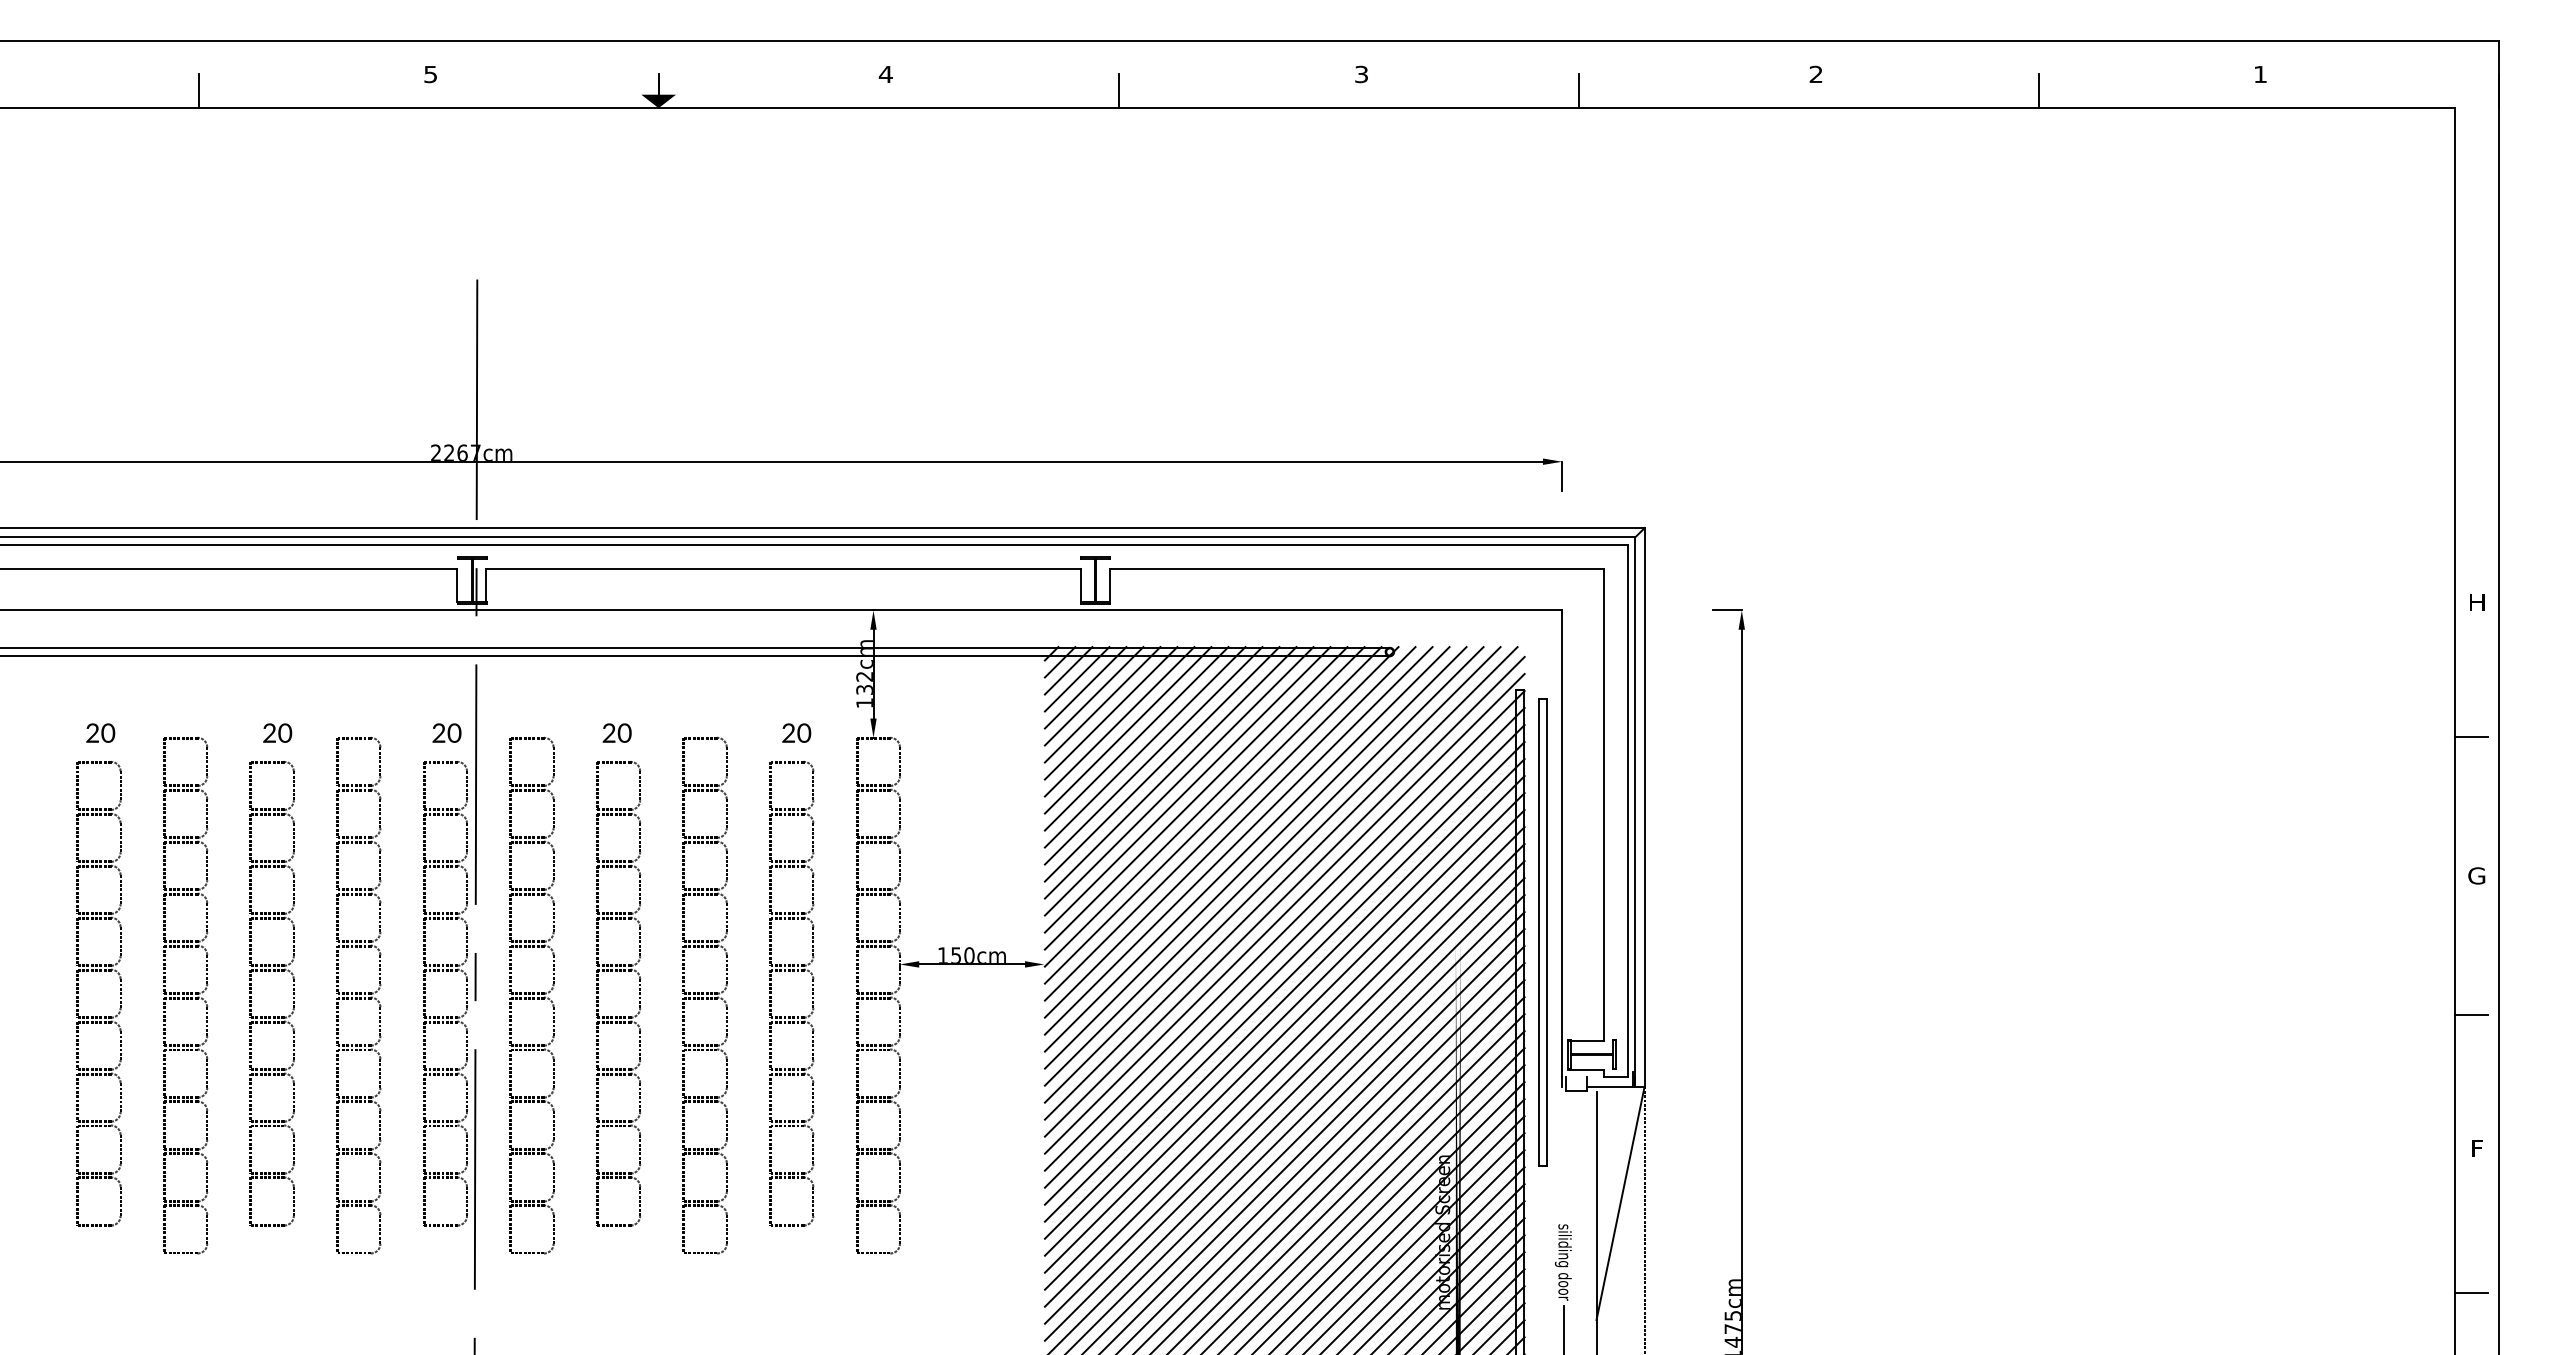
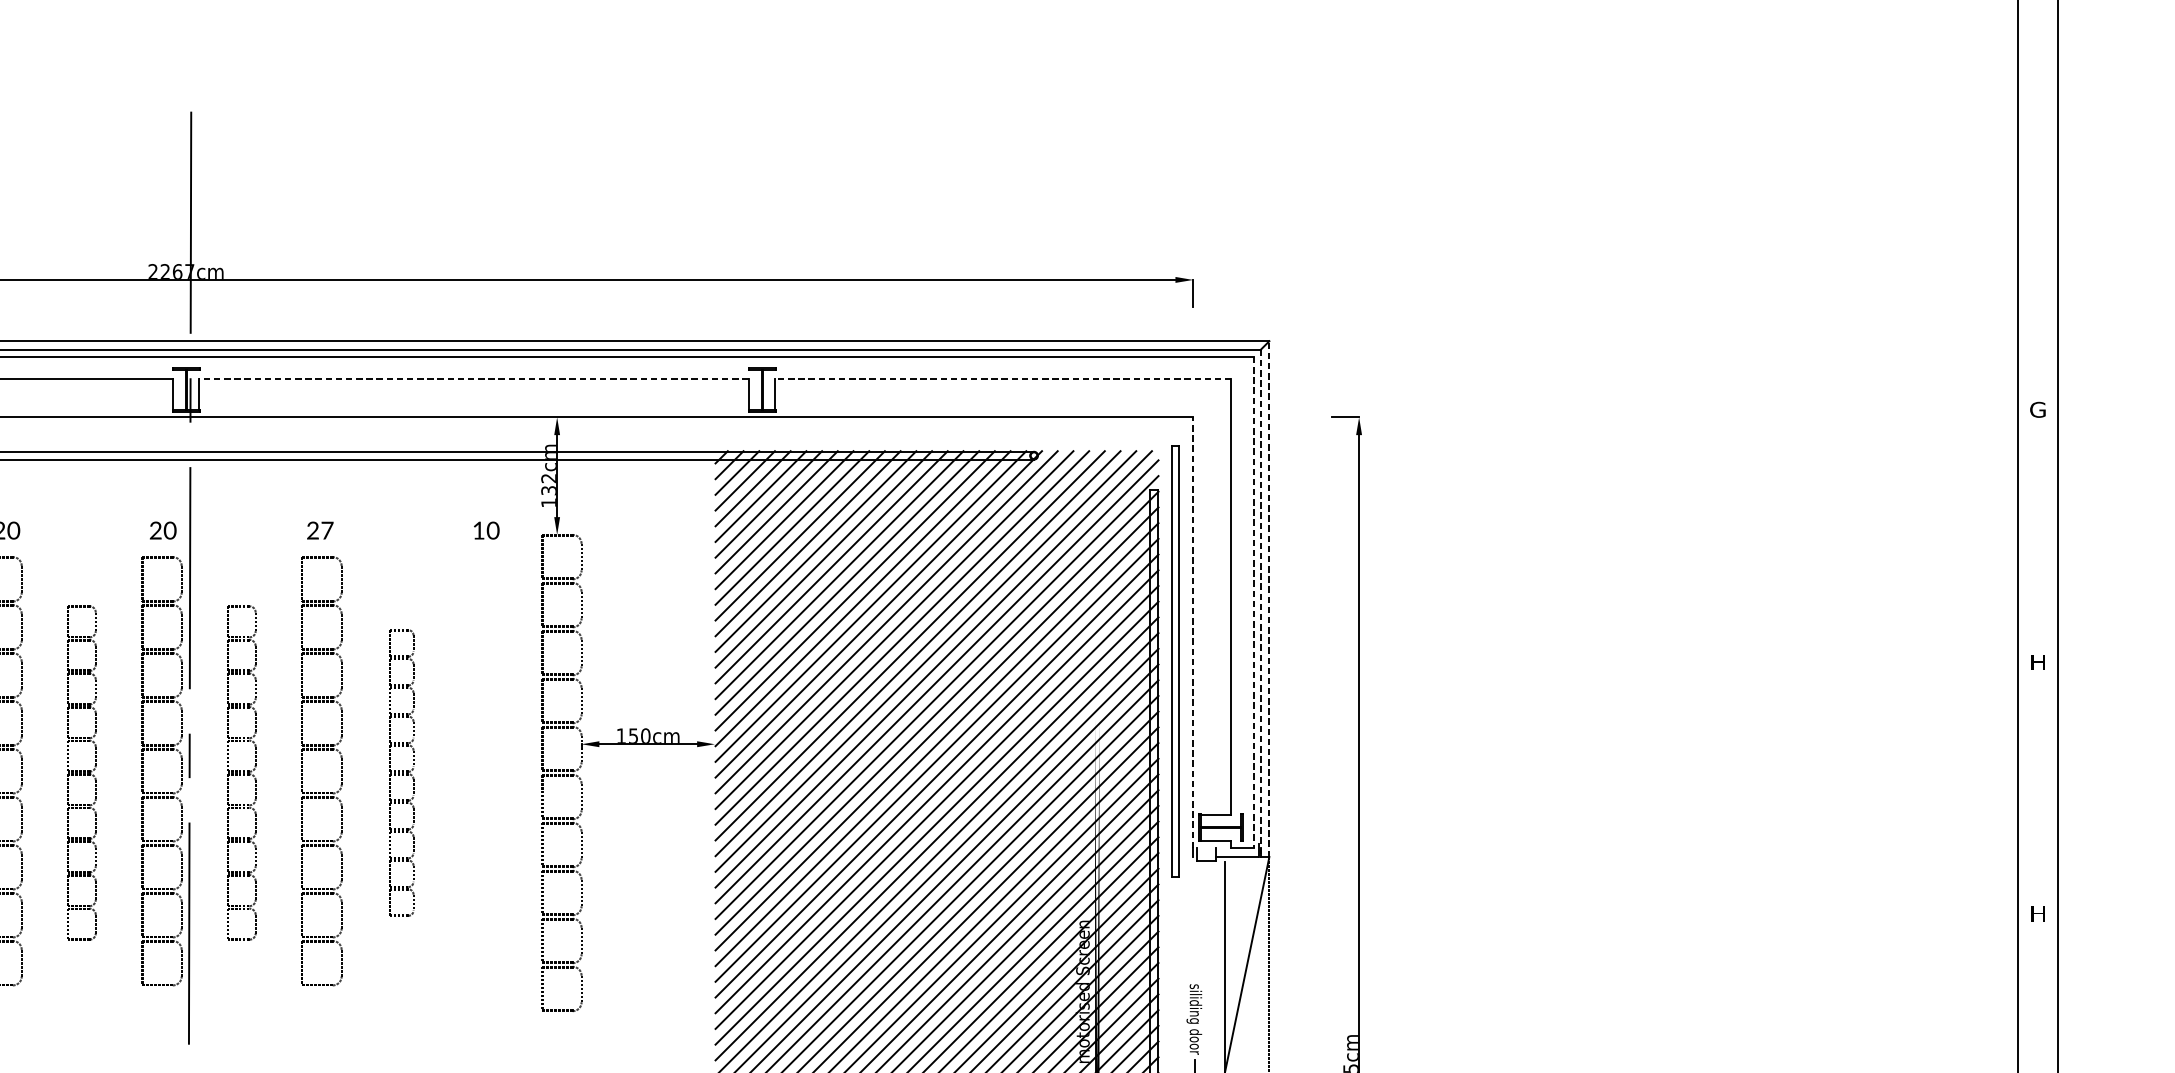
line: (783, 569) -> (474, 379), solid -> dashed
line: (1356, 569) -> (1003, 379), solid -> dashed
text: (2476, 602) -> (2037, 409), H -> G
text: (624, 732) -> (327, 530), 20 -> 27
text: (788, 732) -> (478, 530), 20 -> 10
line: (2471, 737) -> (2033, 534), removed
line: (1644, 806) -> (1269, 598), solid -> dashed
line: (1627, 811) -> (1253, 602), solid -> dashed
line: (1635, 811) -> (1260, 602), solid -> dashed
line: (1562, 843) -> (1193, 632), solid -> dashed
text: (2476, 875) -> (2037, 662), G -> H
part: (1542, 932) -> (1175, 661), moved
part: (771, 993) -> (462, 771), removed
part: (358, 995) -> (81, 772), size x0.7
part: (531, 995) -> (241, 772), size x0.7
part: (704, 995) -> (401, 772), size x0.6
line: (2471, 1014) -> (2033, 790), removed
text: (2477, 1148) -> (2038, 914), F -> H
line: (2471, 1292) -> (2033, 1047), removed

